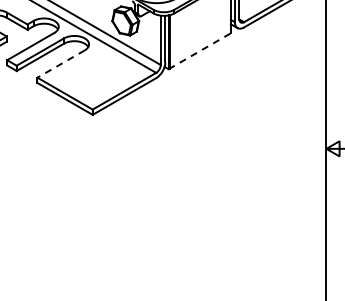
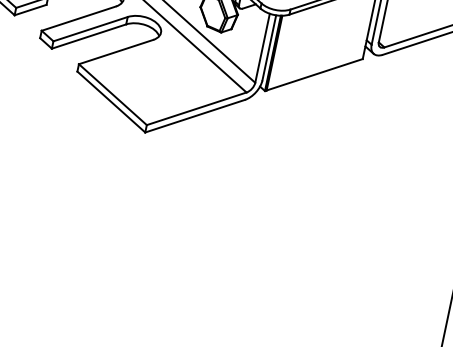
line: (199, 51) -> (313, 75), dashed -> solid
line: (60, 64) -> (115, 52), dashed -> solid

